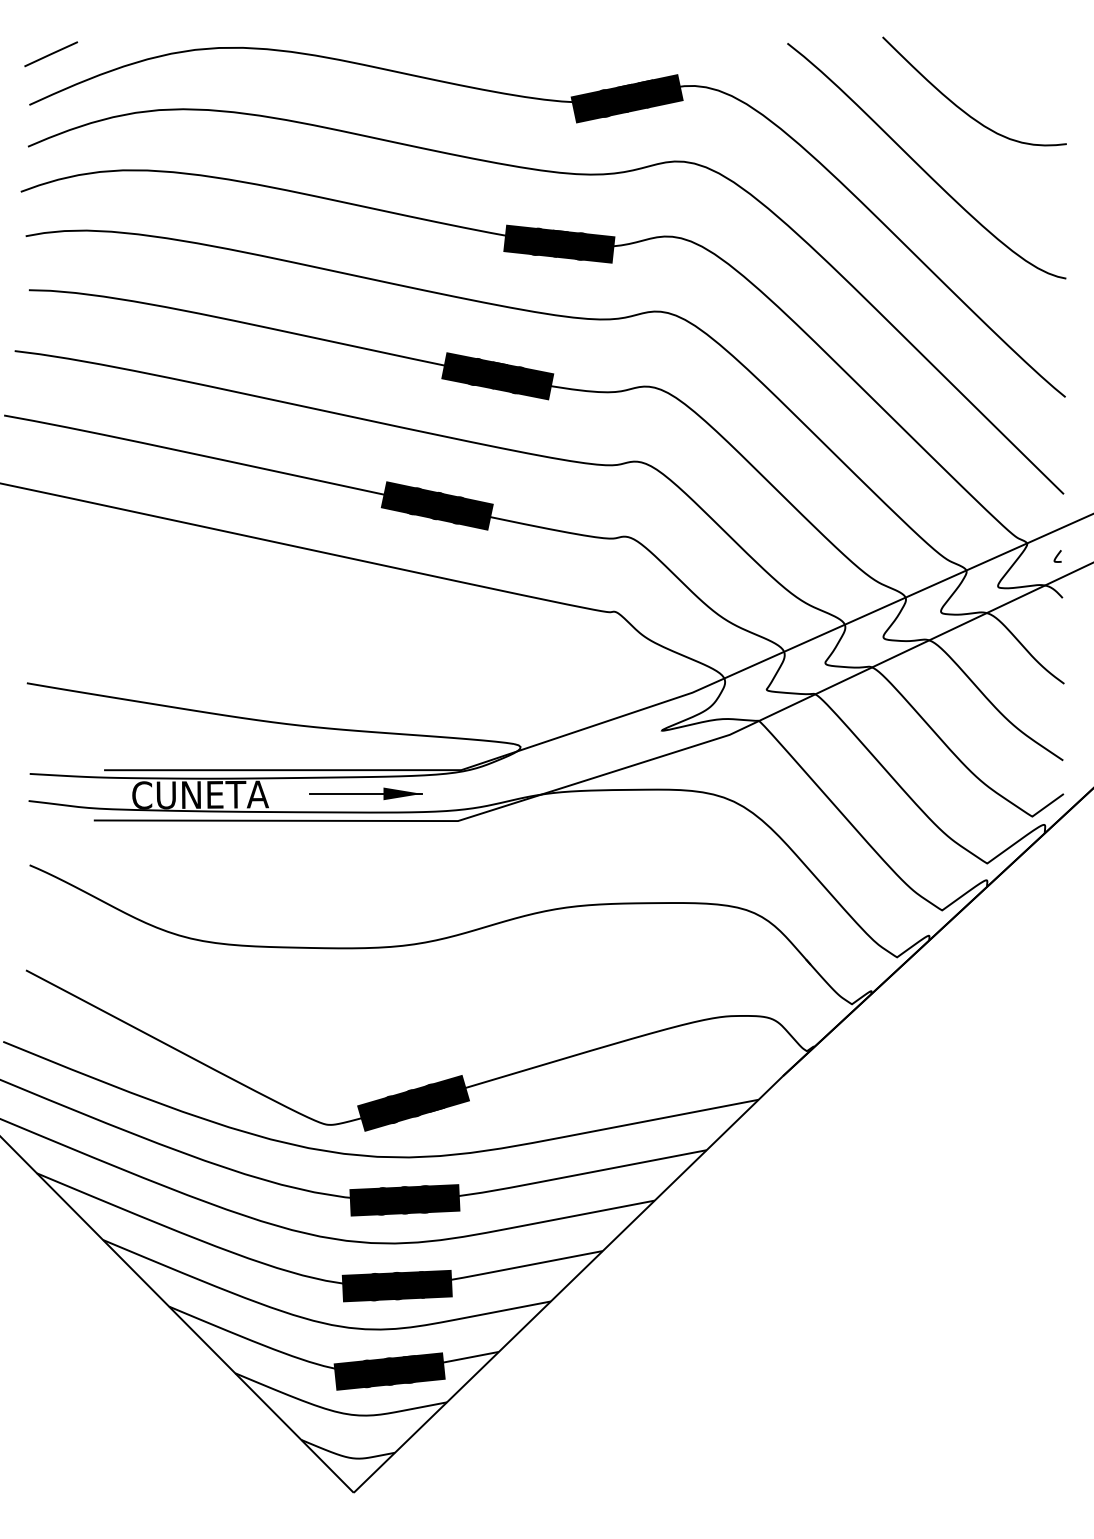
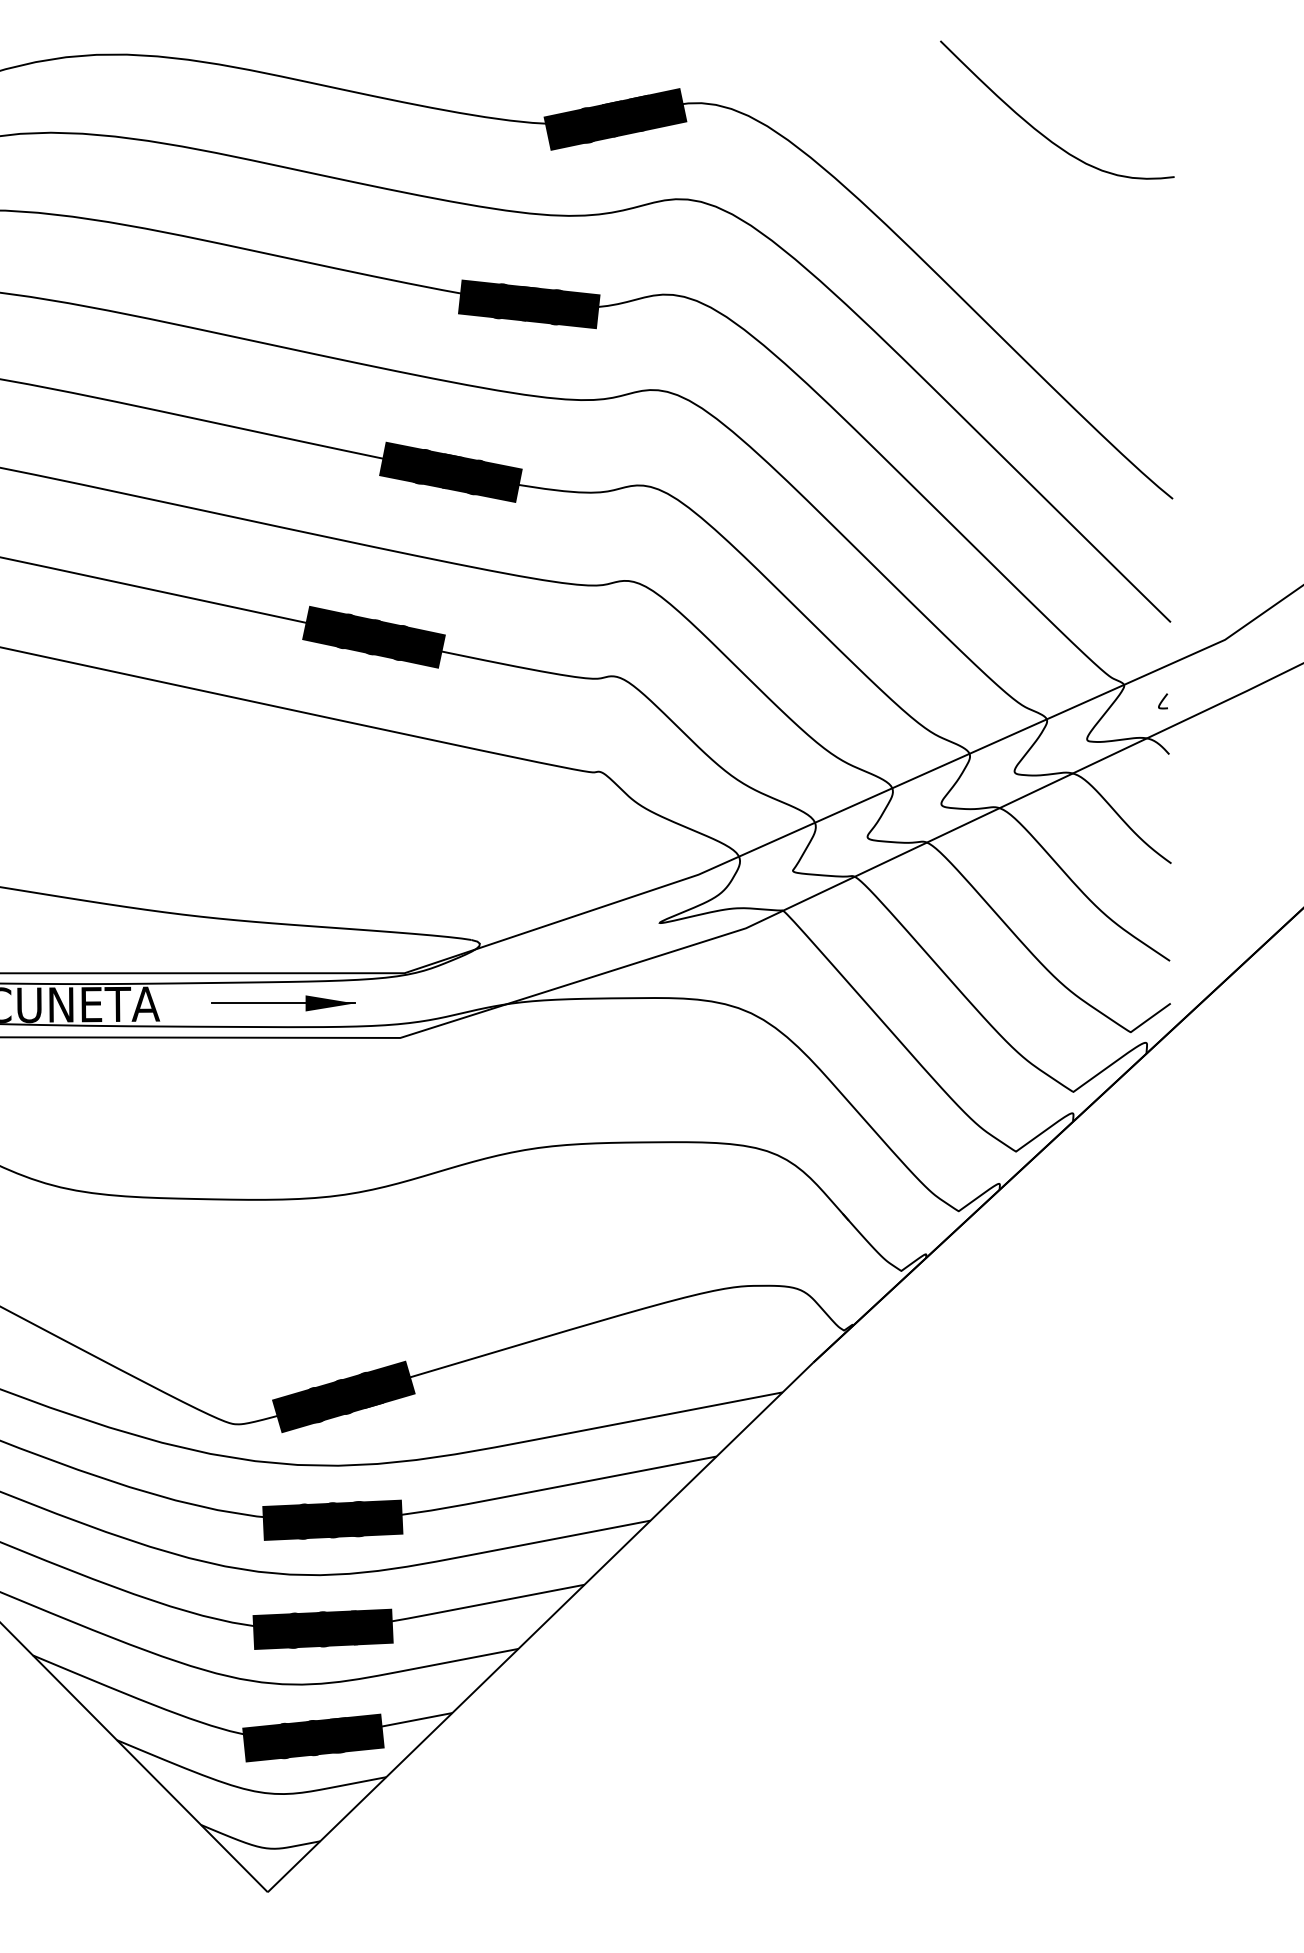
curve: (921, 166) -> (989, 205), removed

